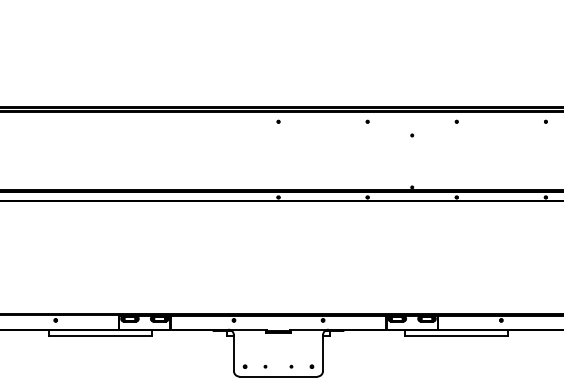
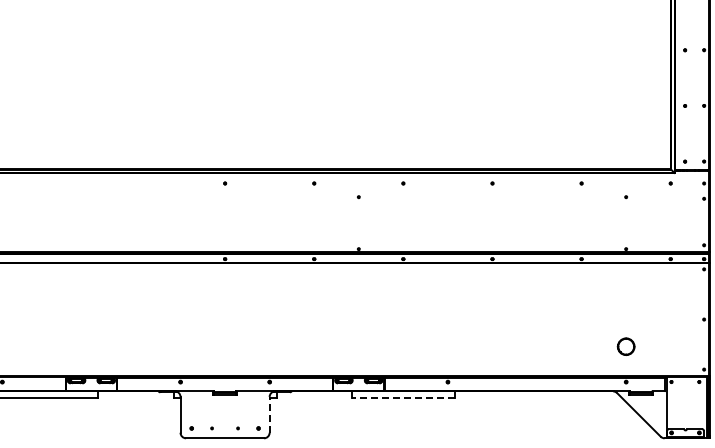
line: (456, 336) -> (403, 398), solid -> dashed
line: (322, 352) -> (269, 414), solid -> dashed

